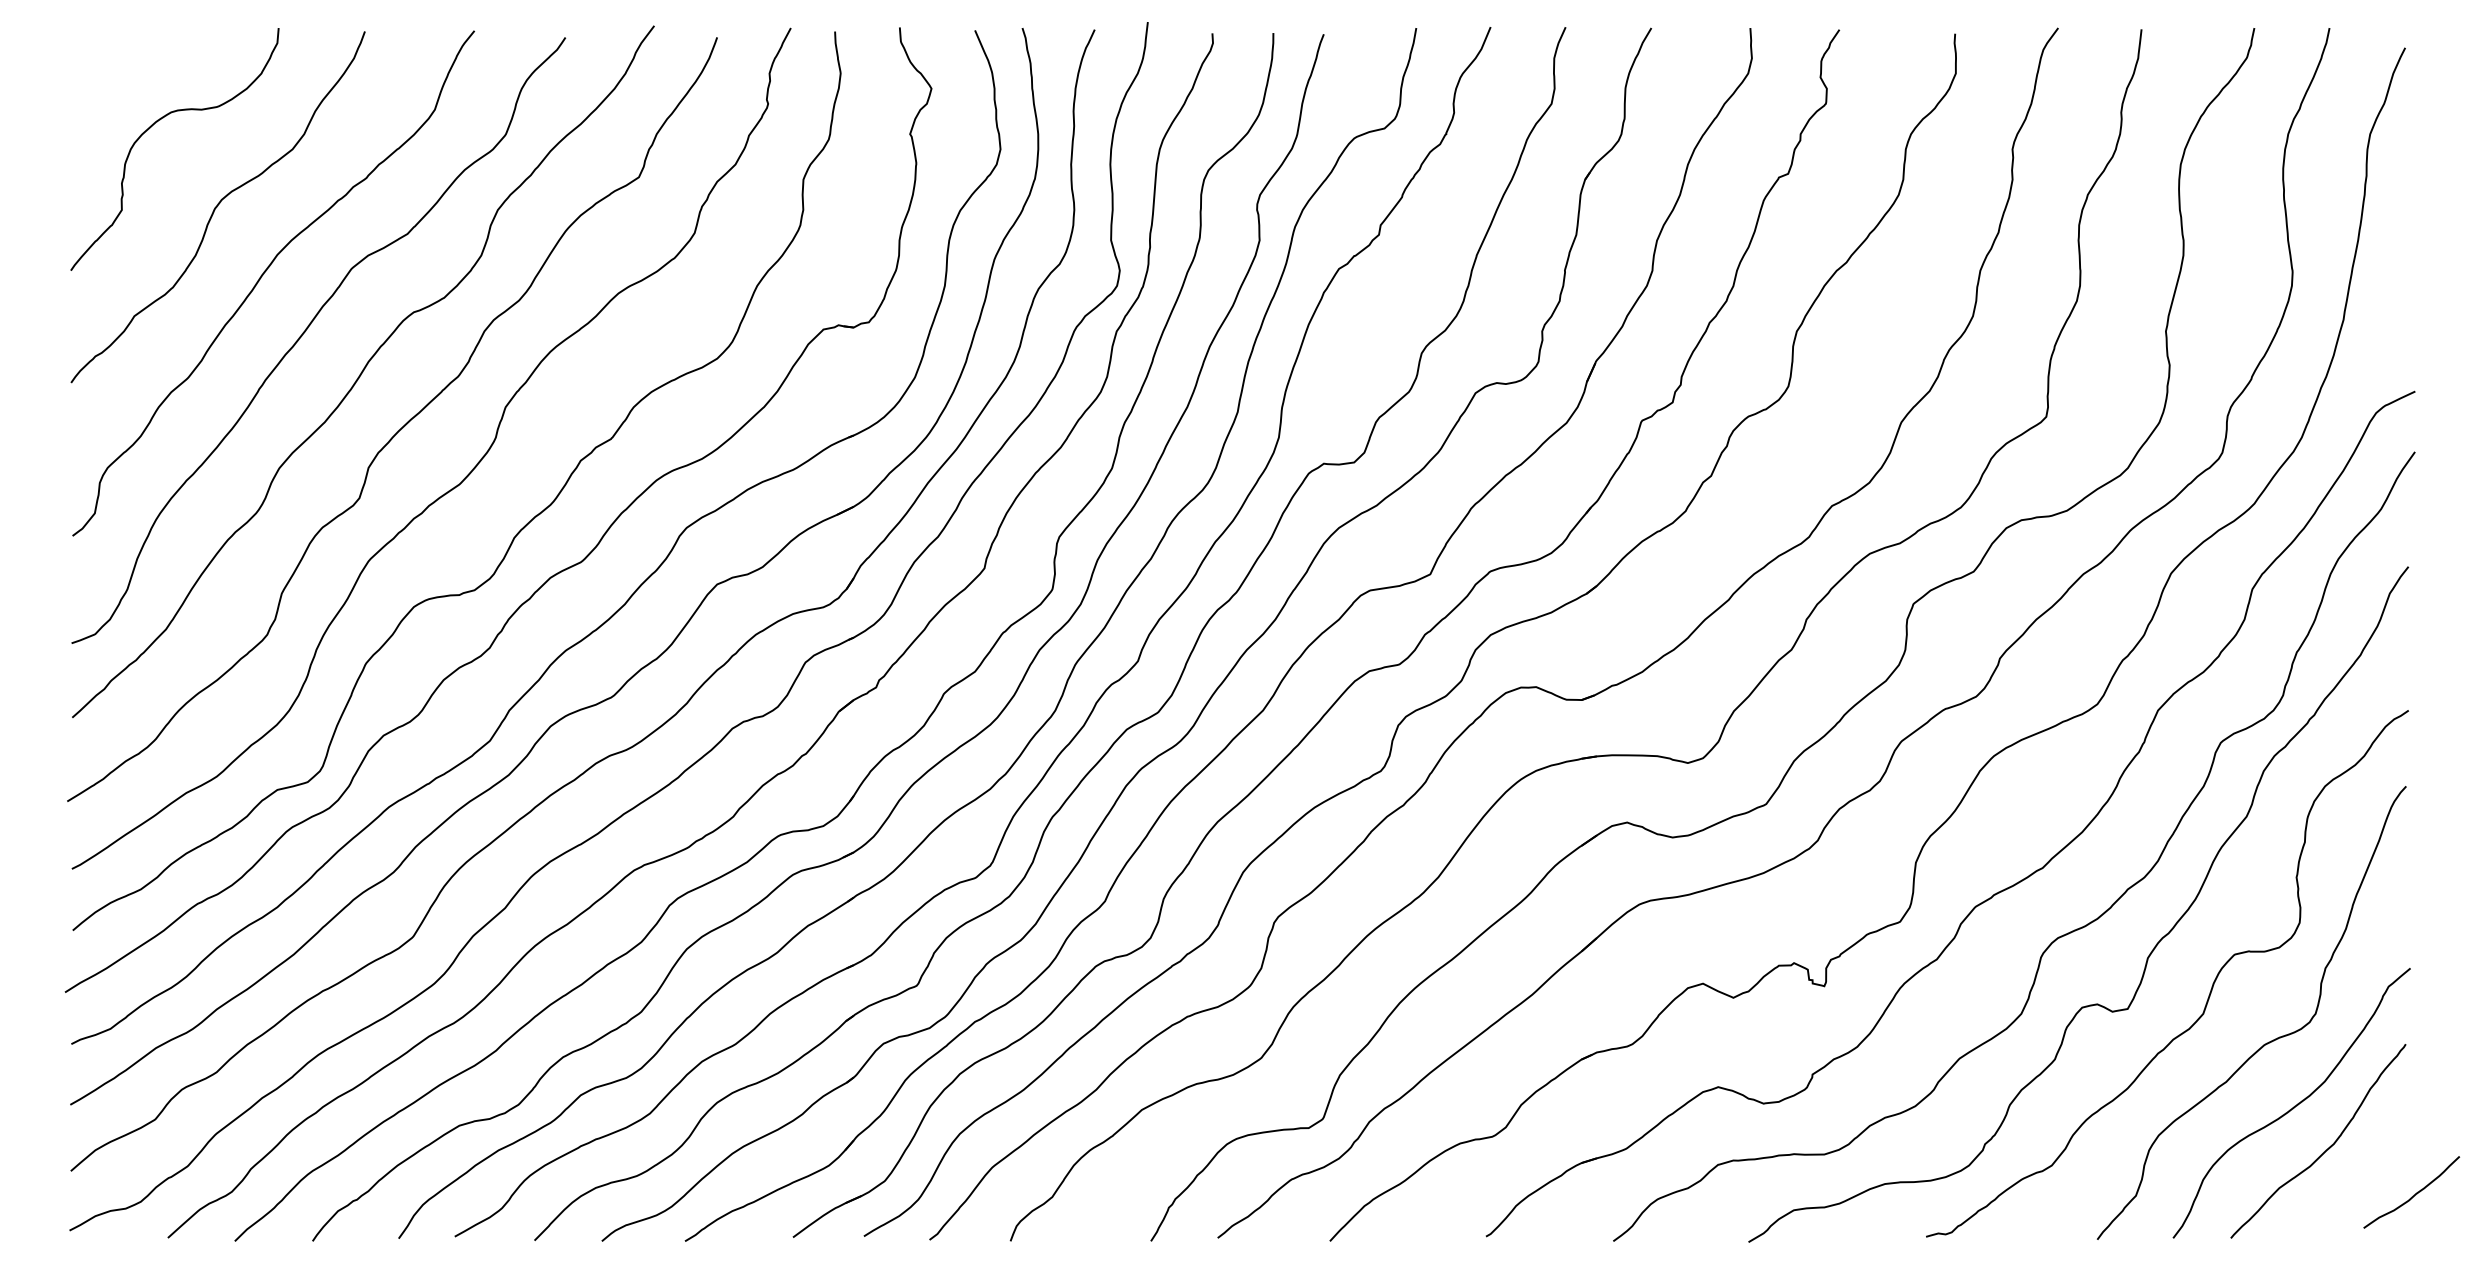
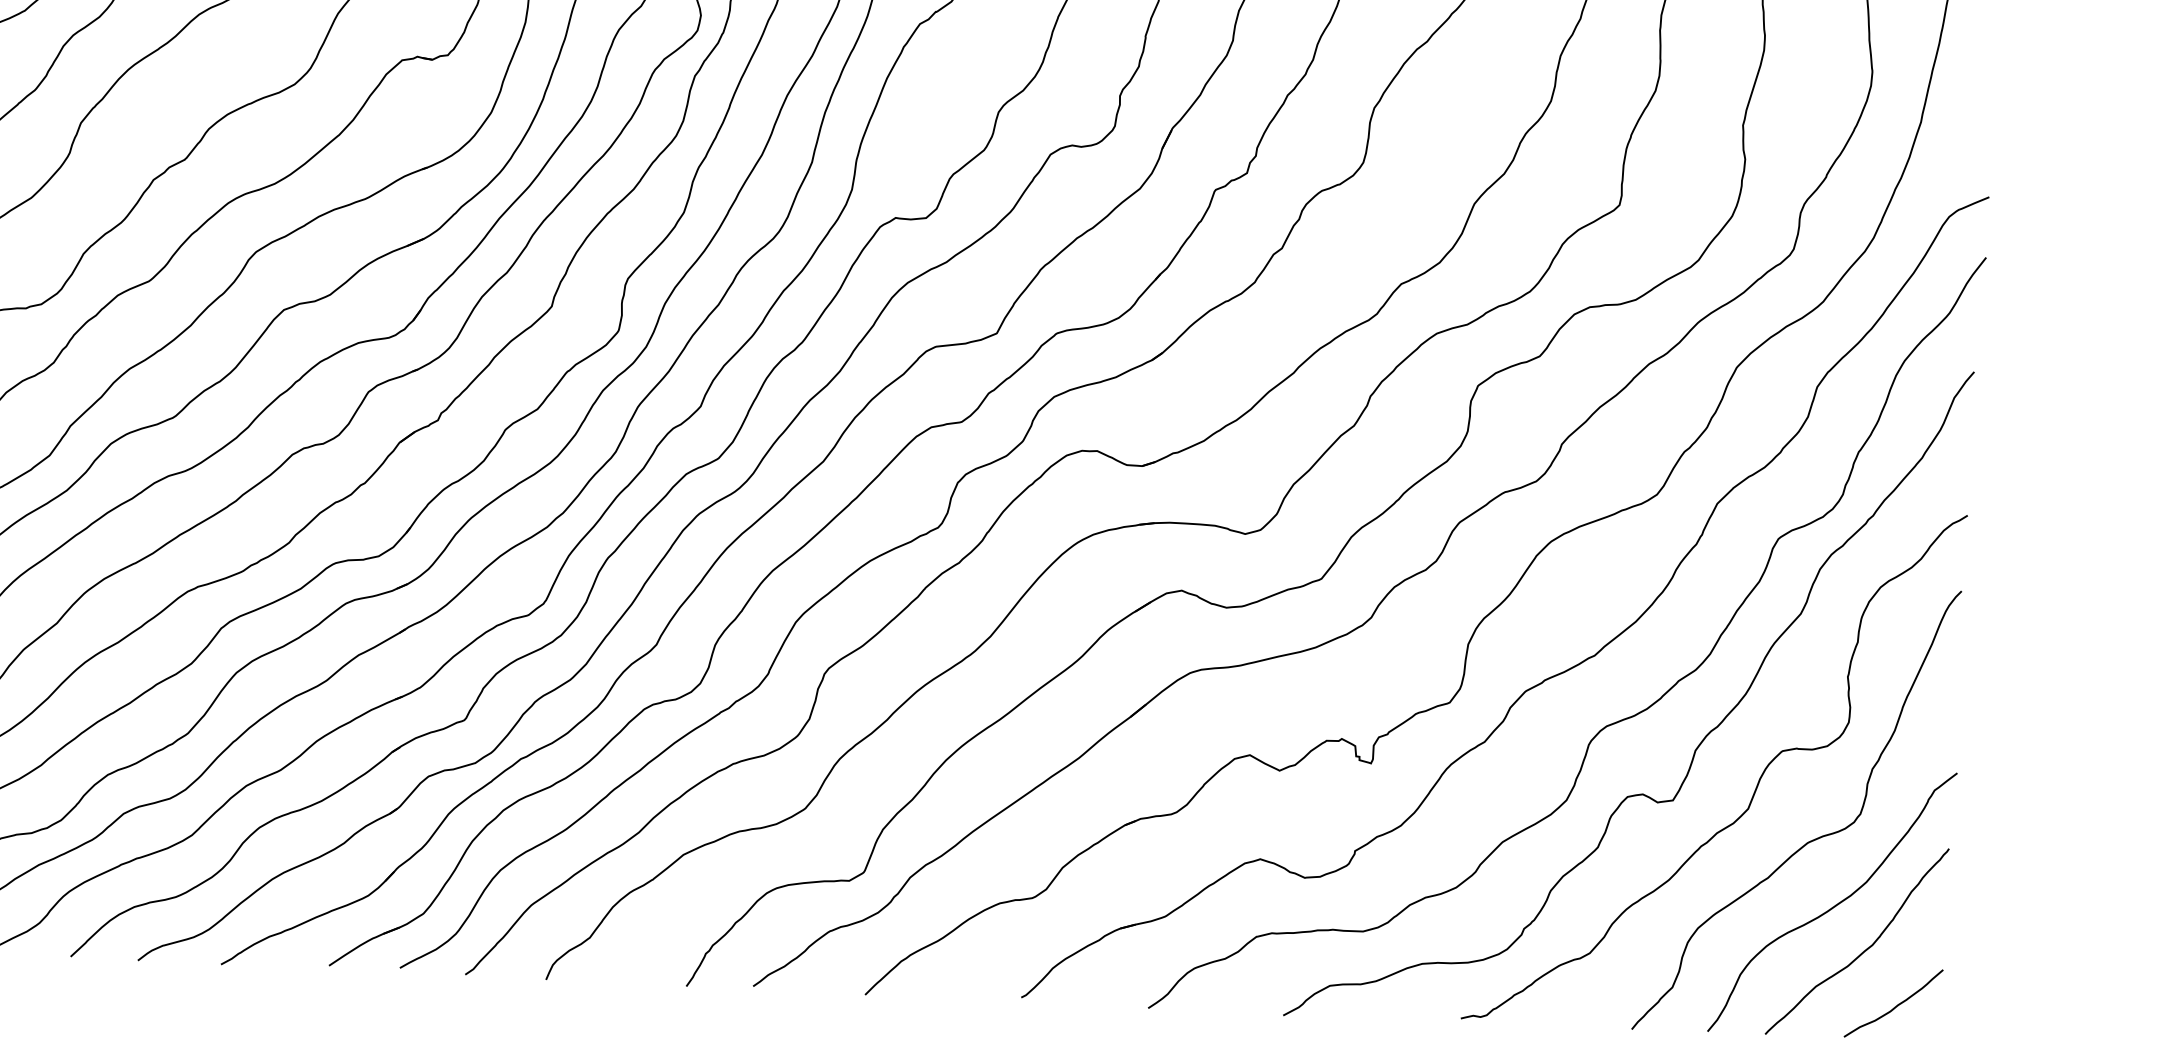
curve: (2414, 1194) -> (1896, 1005), moved

